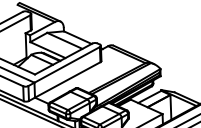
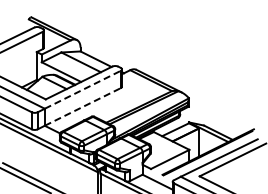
line: (67, 64) -> (83, 89), solid -> dashed
line: (68, 79) -> (83, 106), solid -> dashed

